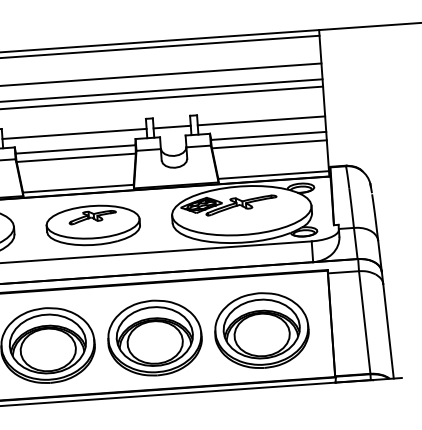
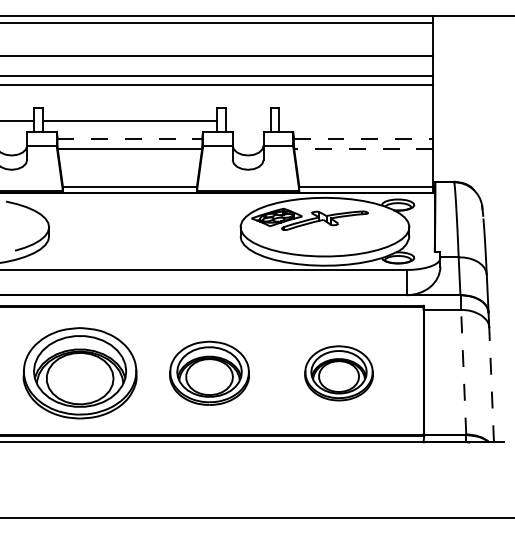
line: (261, 120) -> (356, 120), removed
line: (171, 127) -> (247, 120), removed
line: (268, 136) -> (363, 139), solid -> dashed
line: (269, 144) -> (363, 149), solid -> dashed
line: (75, 149) -> (129, 139), solid -> dashed
part: (93, 225) -> (144, 232), removed
line: (364, 321) -> (463, 371), solid -> dashed
part: (261, 330) -> (338, 373), size x0.6
line: (388, 331) -> (491, 384), solid -> dashed
part: (154, 338) -> (209, 373), size x0.7

